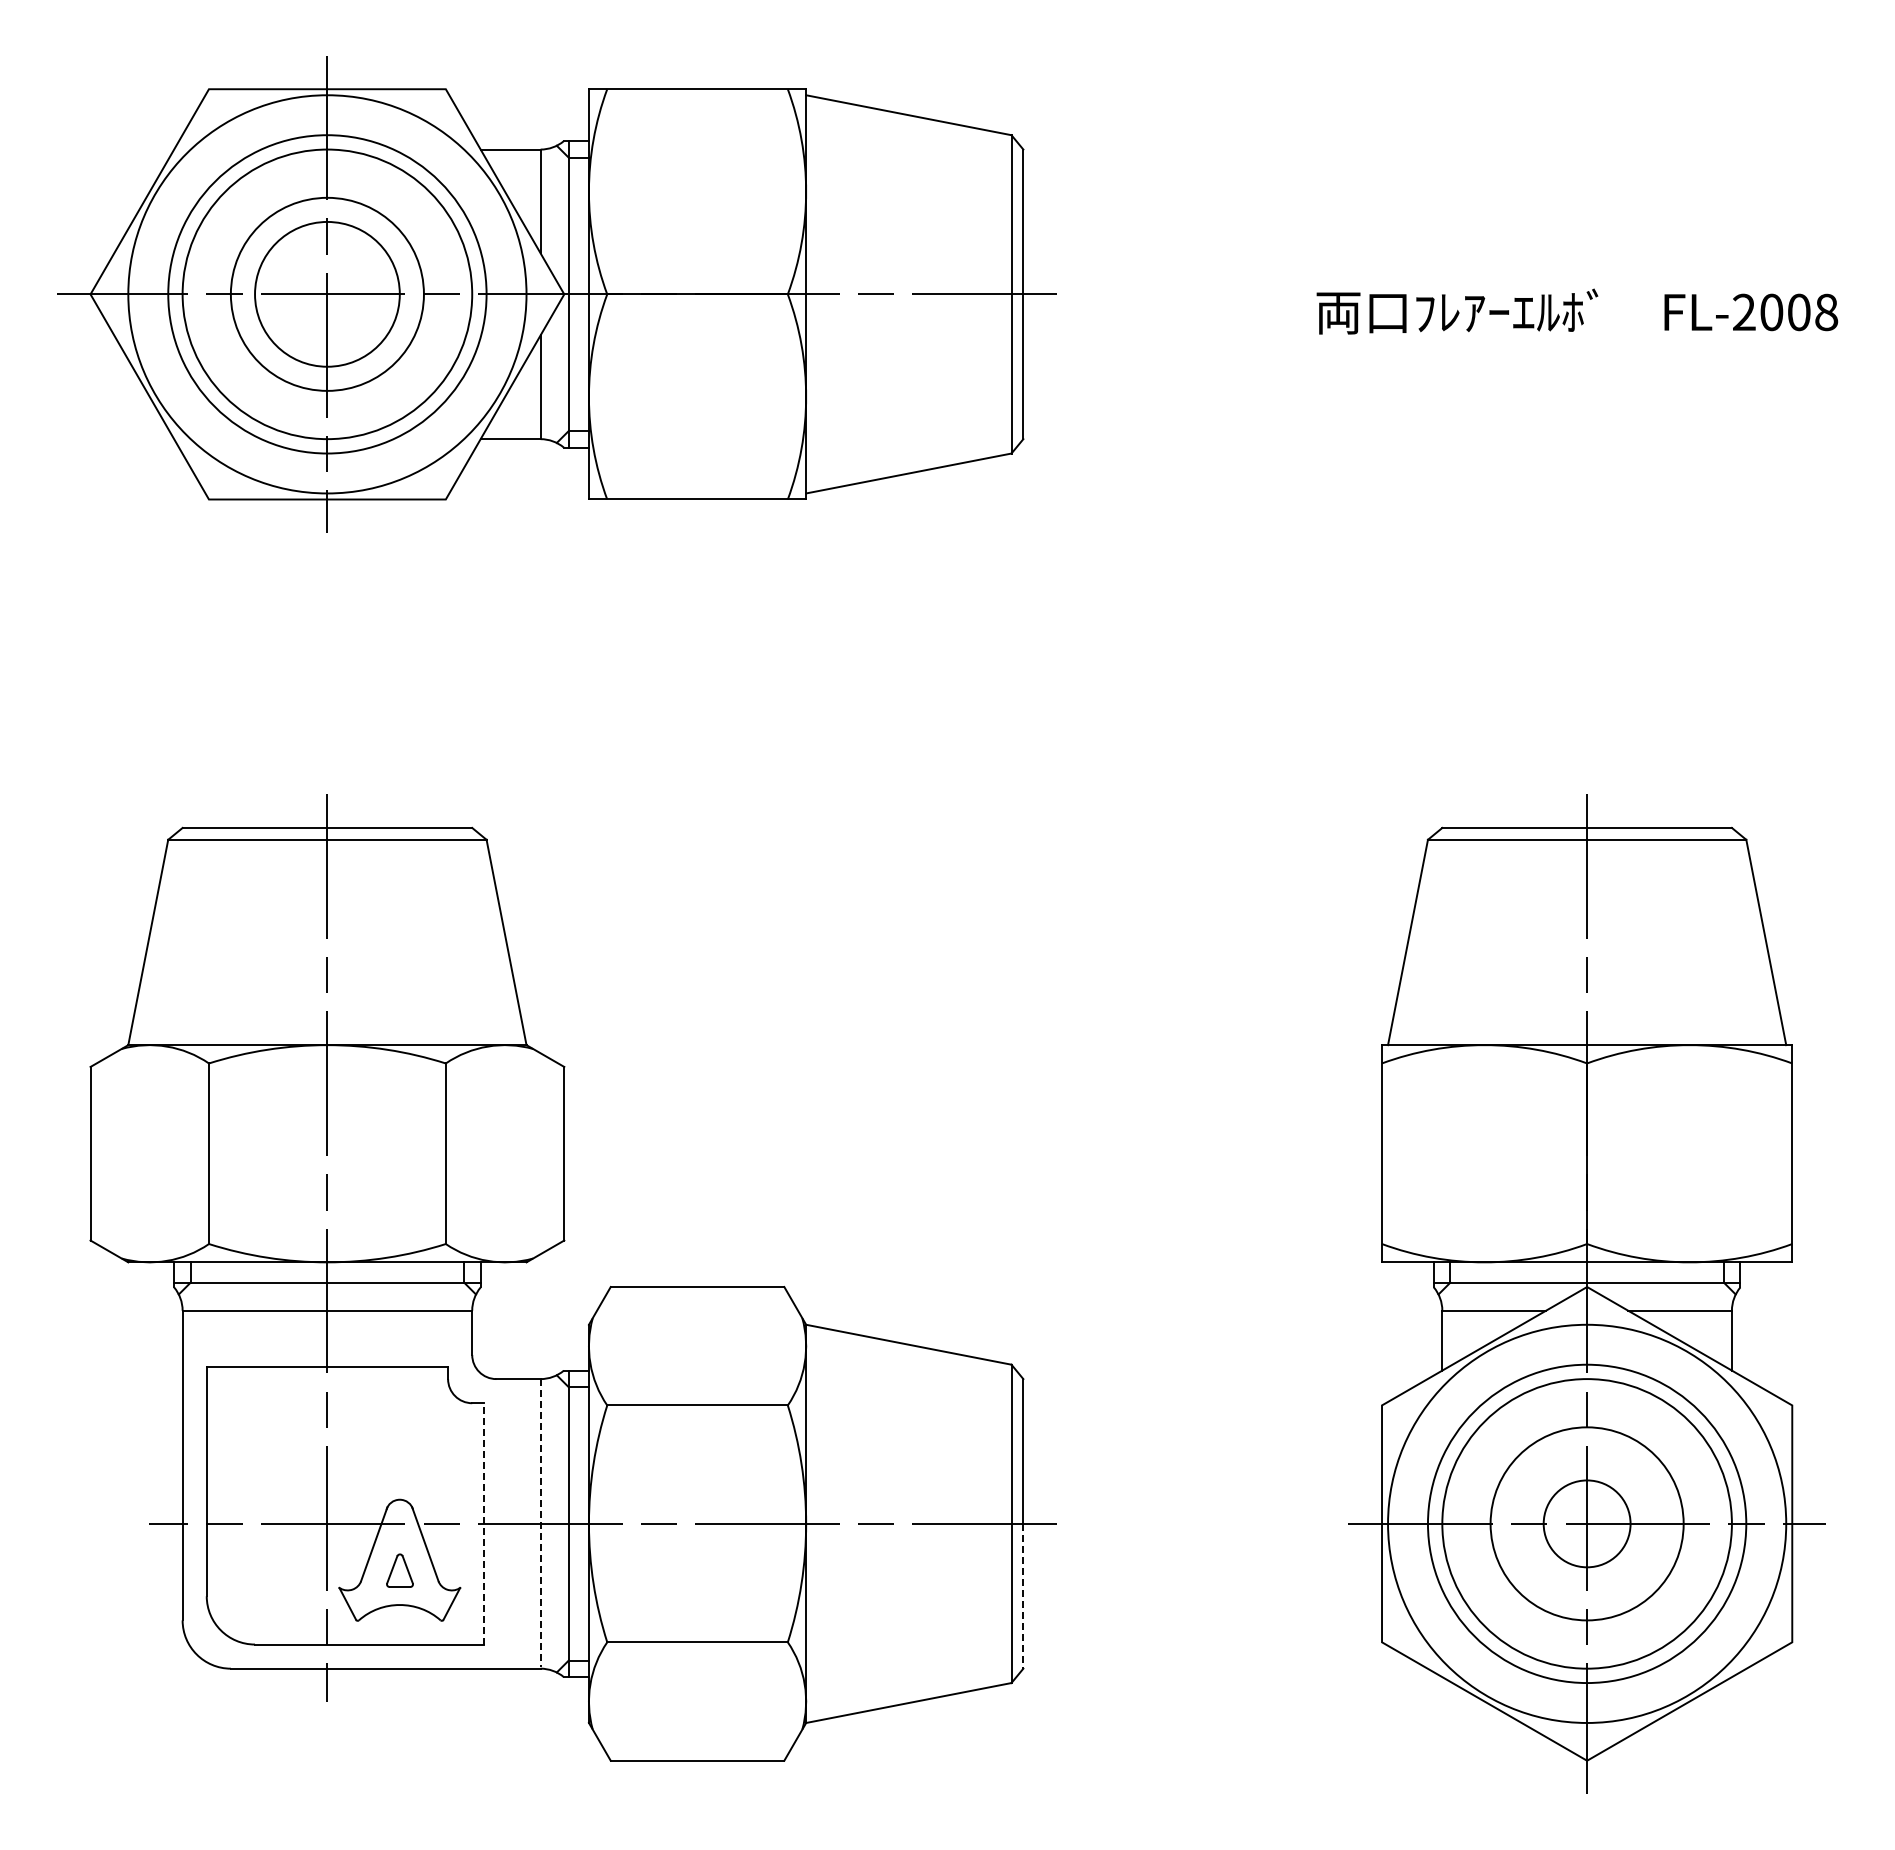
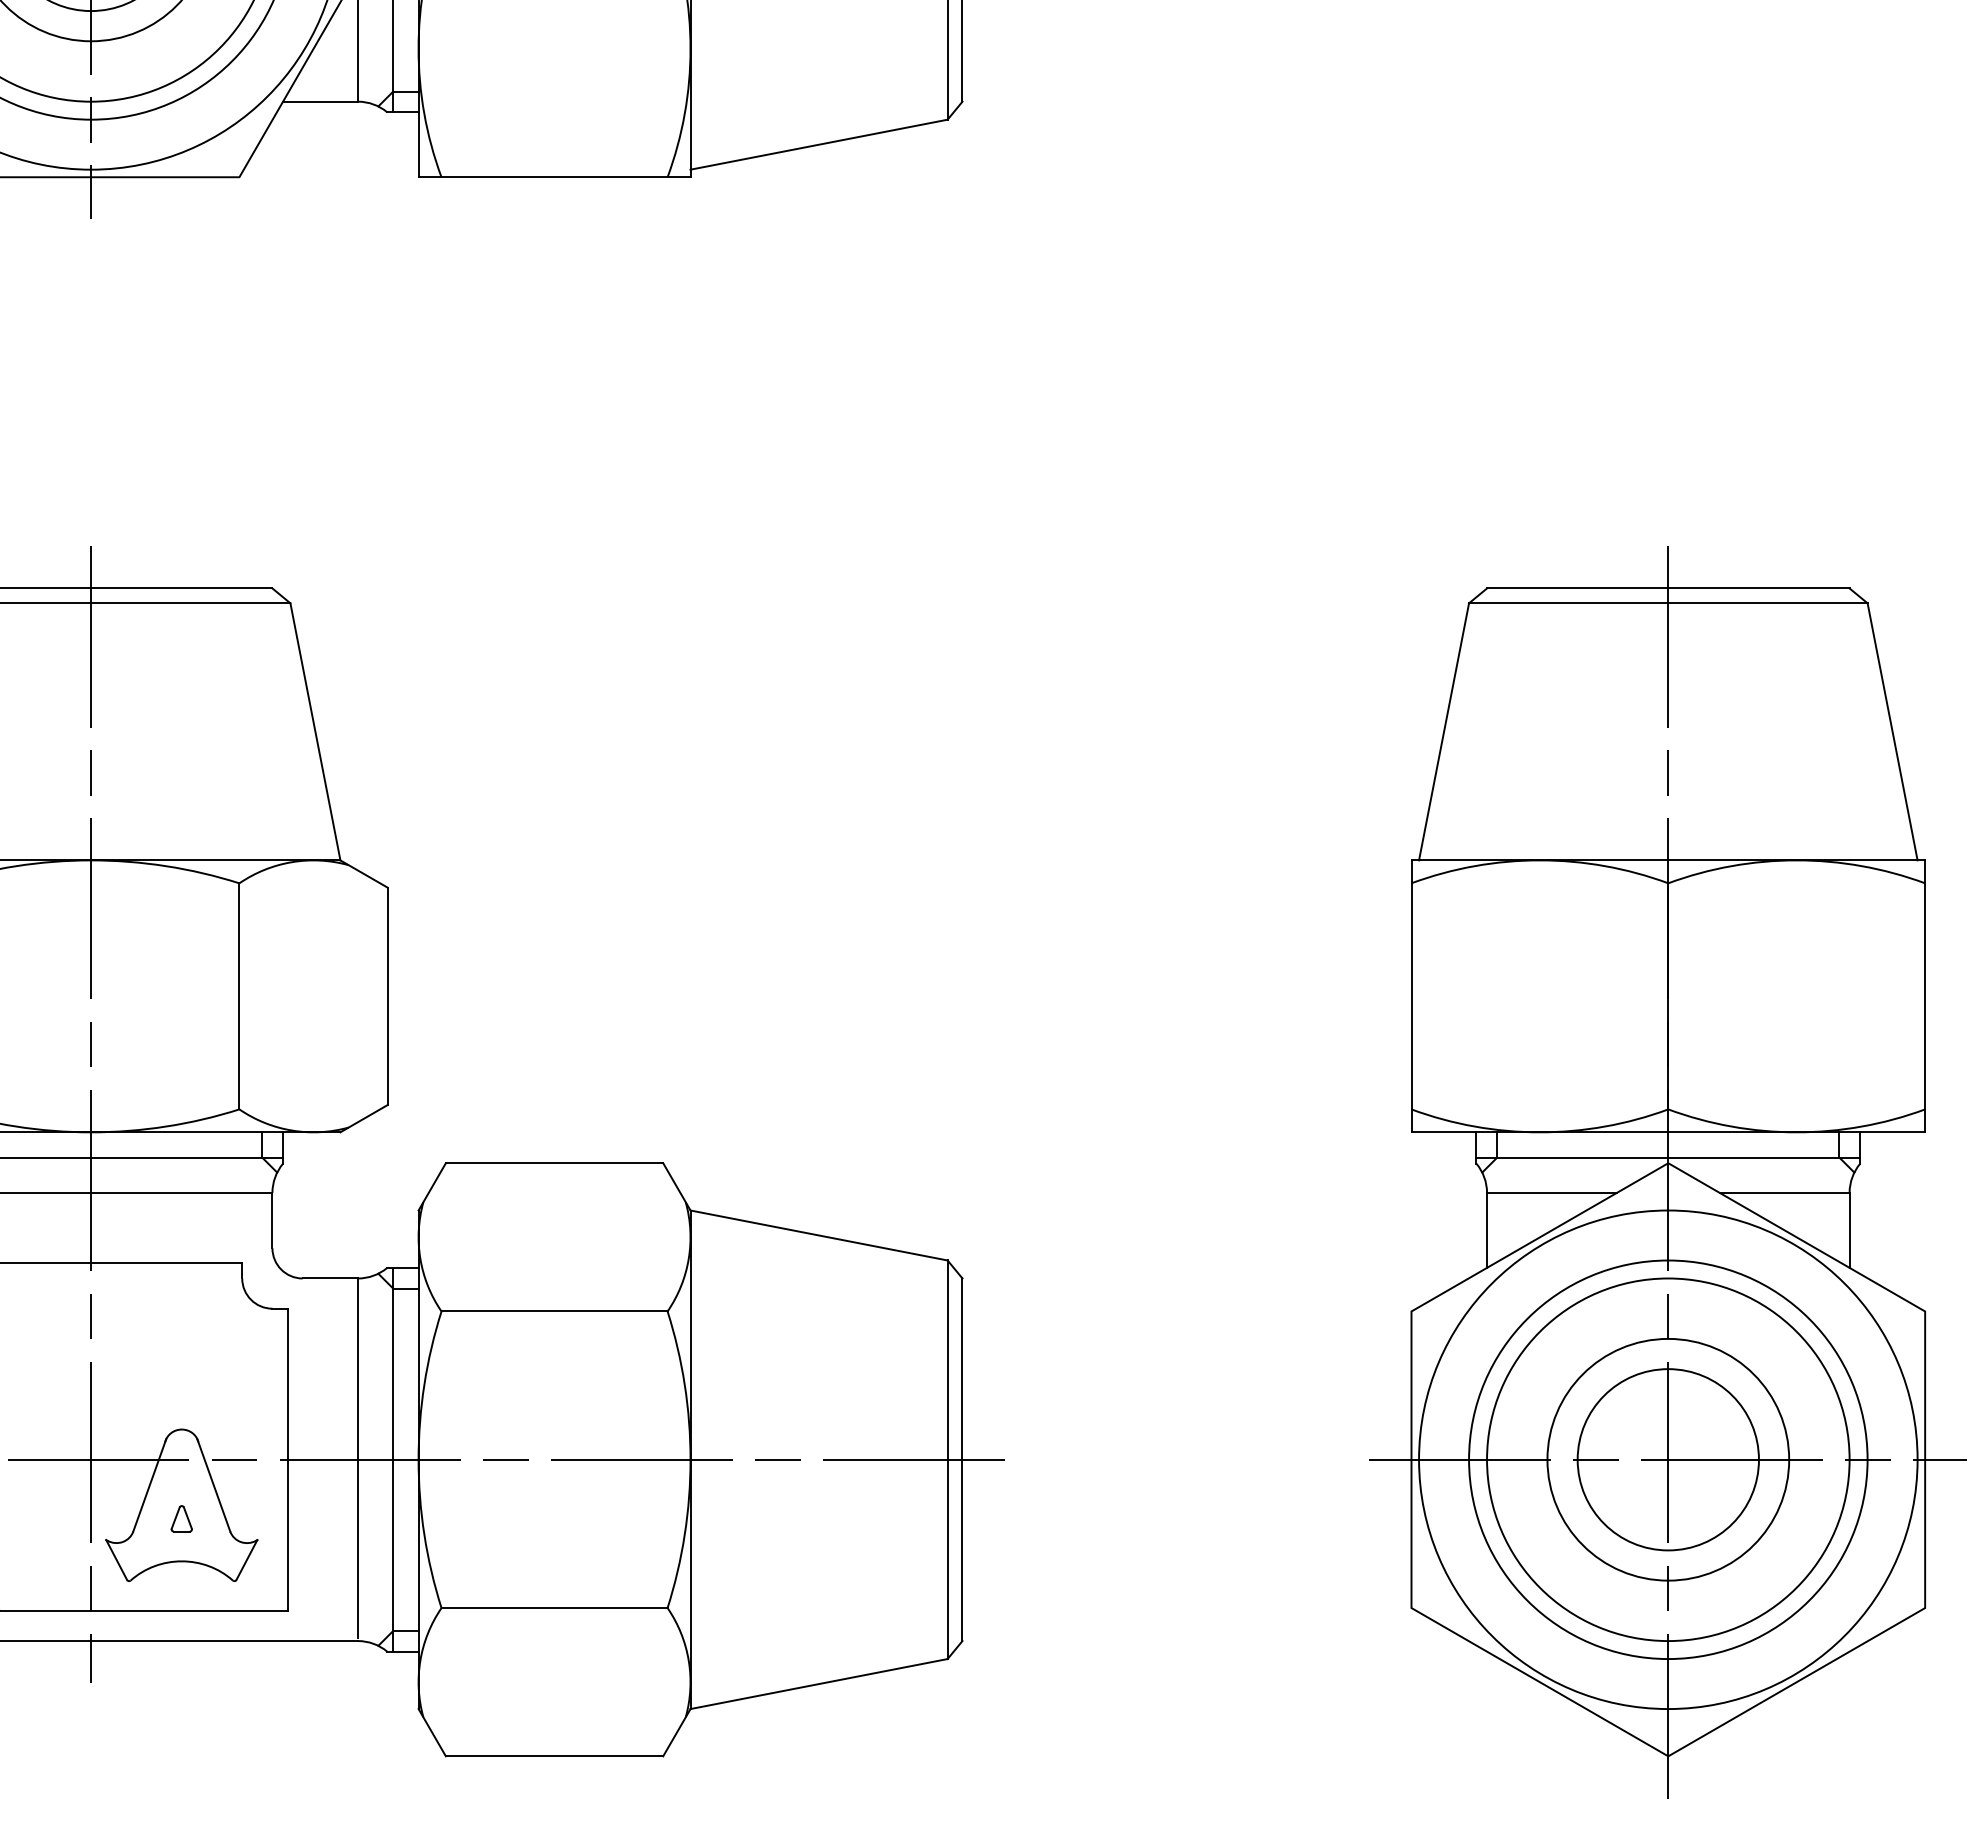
line: (540, 1522) -> (357, 1458), dashed -> solid
line: (484, 1523) -> (287, 1459), dashed -> solid
circle: (1586, 1523) -> (1667, 1459), size x1.67
part: (399, 1571) -> (181, 1519), size x0.62
line: (1023, 1596) -> (962, 1550), dashed -> solid

